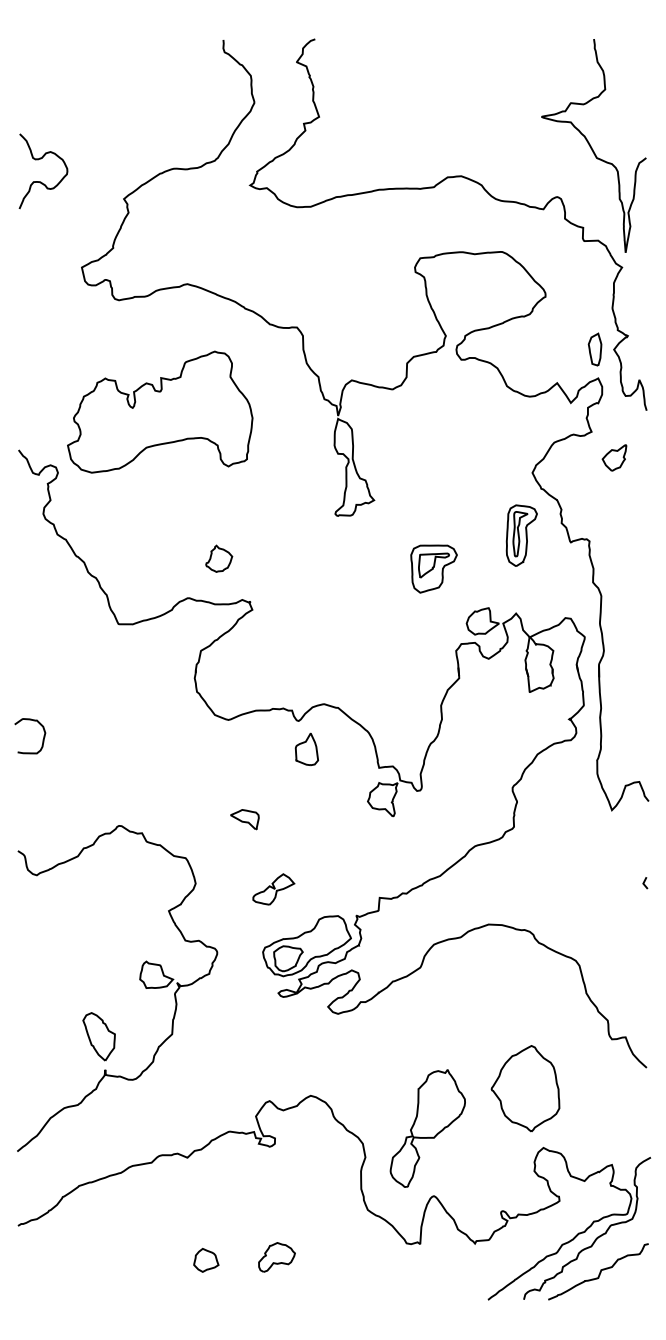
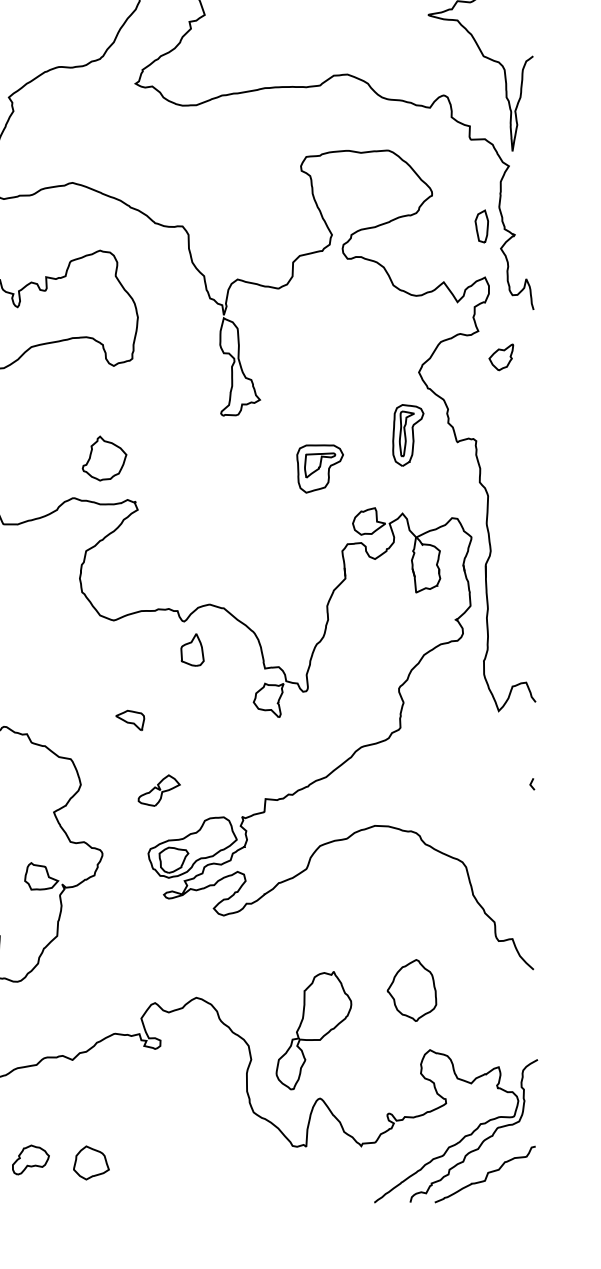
part: (594, 349) -> (481, 226), moved
part: (218, 558) -> (103, 458), size x1.67
part: (525, 1088) -> (411, 990), size x0.71
part: (276, 1257) -> (30, 1160), moved
part: (206, 1260) -> (91, 1163), size x1.43

